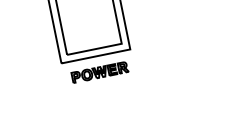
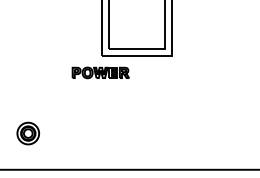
part: (99, 72) -> (100, 72), moved

